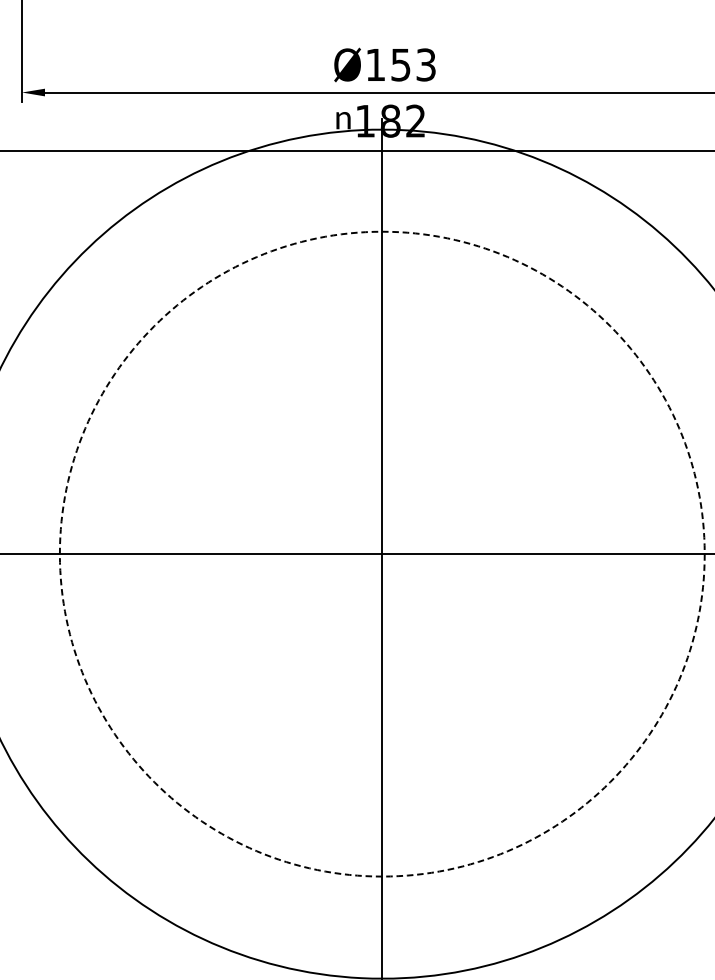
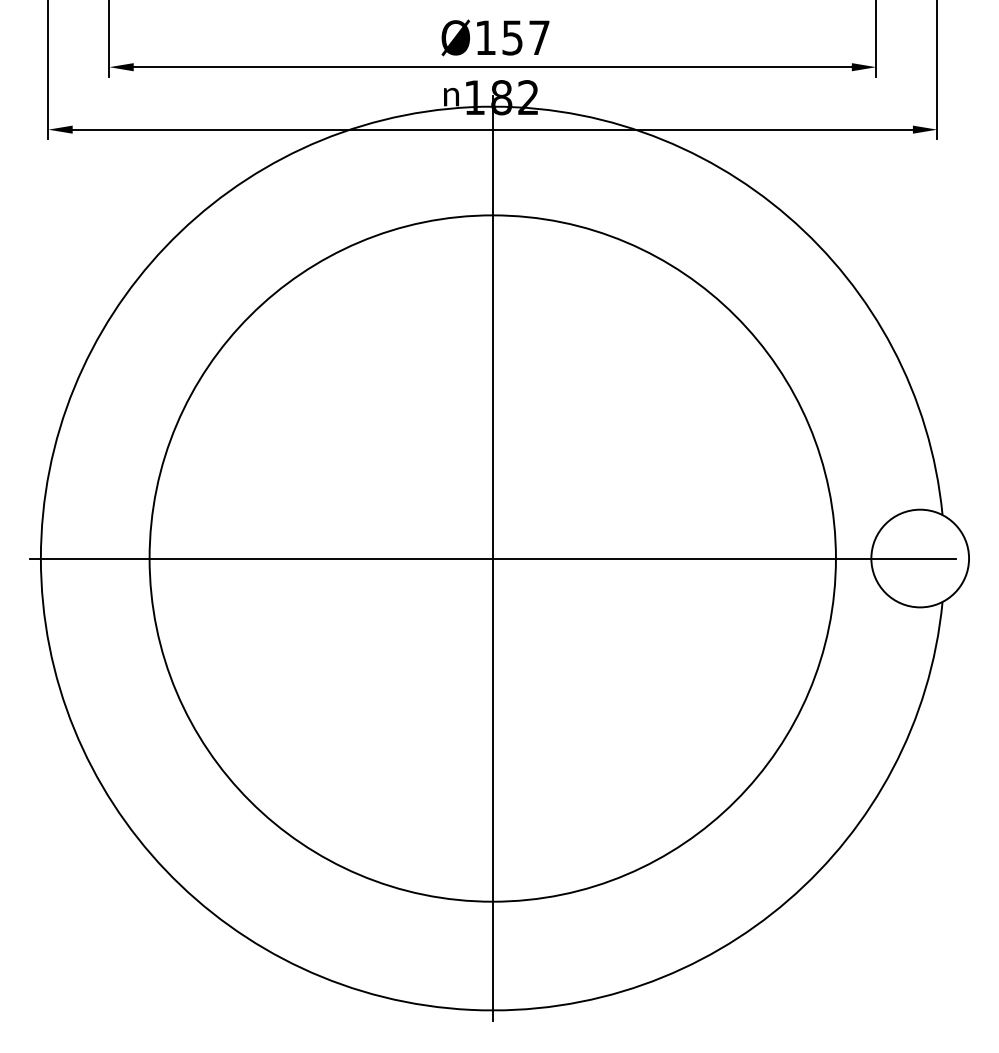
text: (426, 64) -> (539, 37), 153 -> 157
circle: (382, 554) -> (492, 558), dashed -> solid

